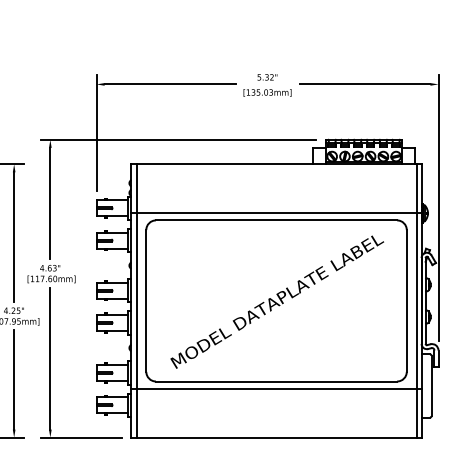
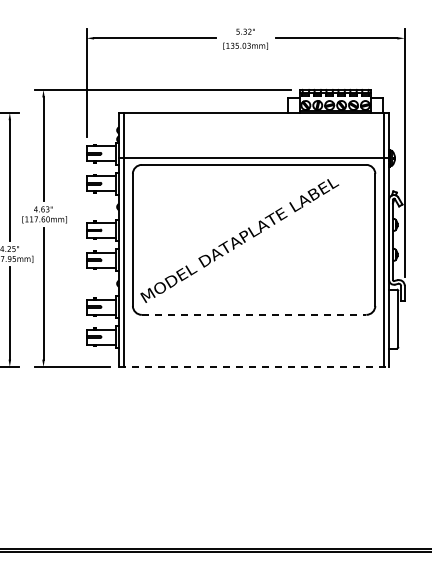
text: (276, 301) -> (239, 240), moved
line: (276, 381) -> (254, 314), solid -> dashed
line: (276, 389) -> (254, 322), removed
line: (276, 438) -> (254, 367), solid -> dashed

